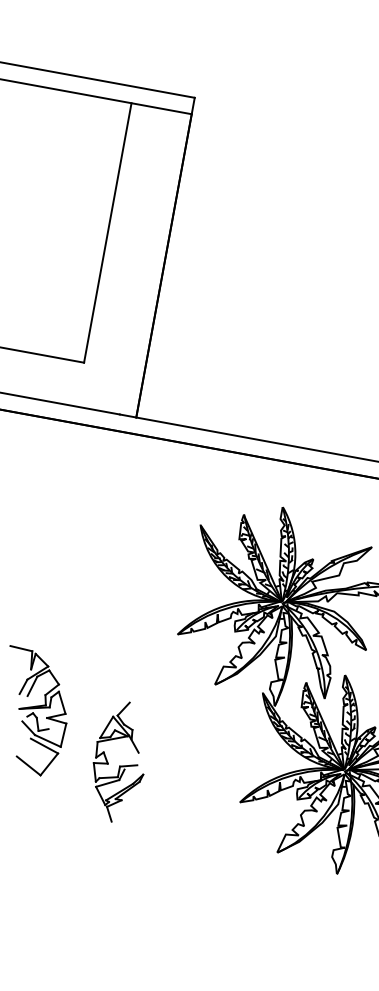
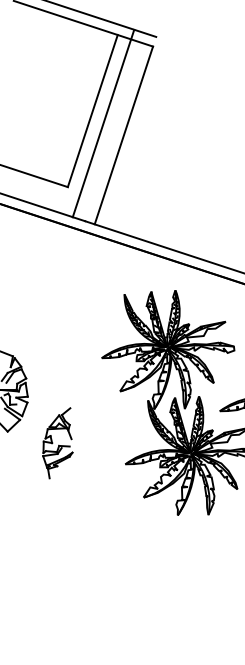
line: (165, 257) -> (103, 123), moved
part: (116, 763) -> (57, 443), moved

